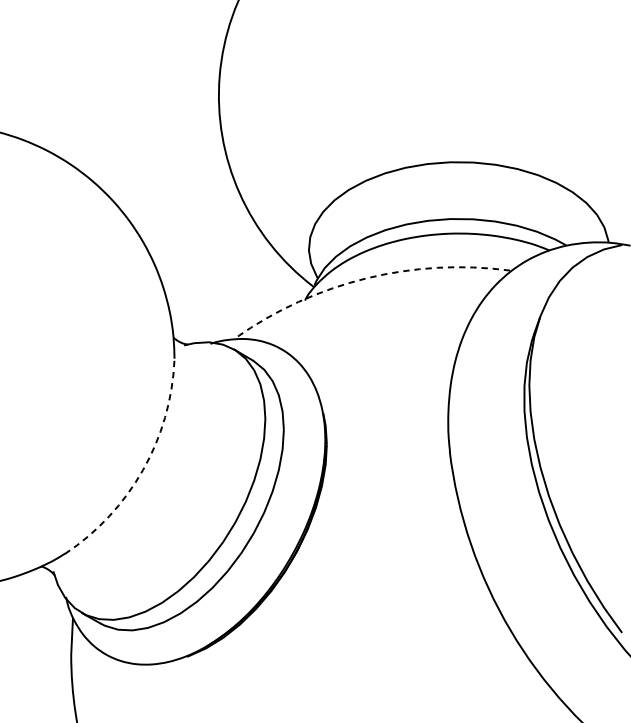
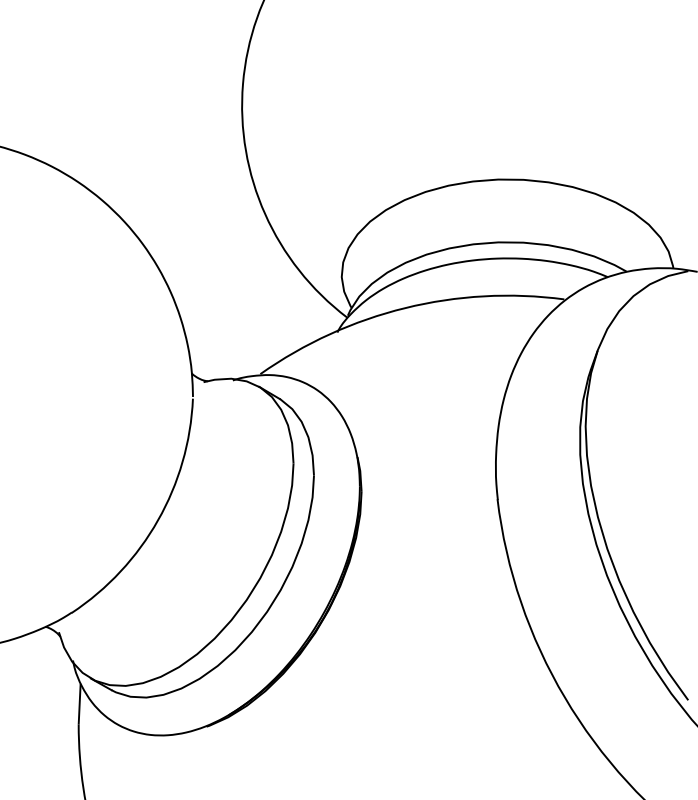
arc: (366, 278) -> (405, 308), dashed -> solid
arc: (143, 470) -> (158, 520), dashed -> solid

